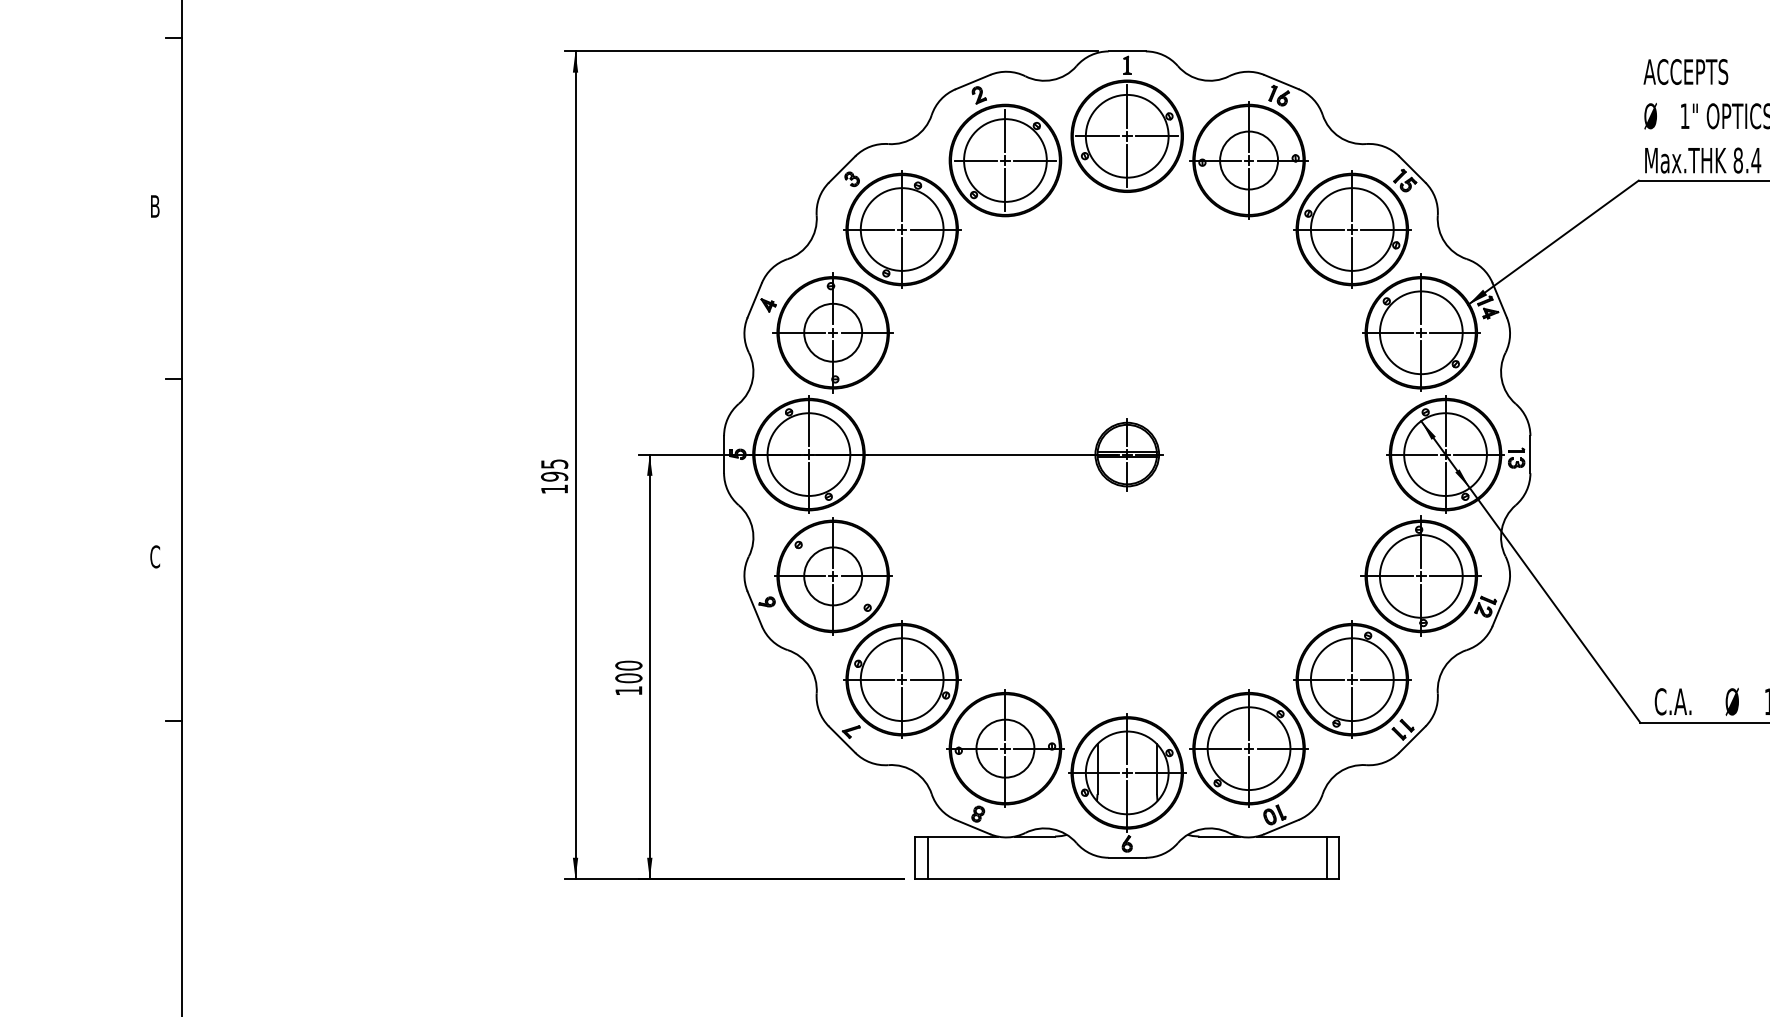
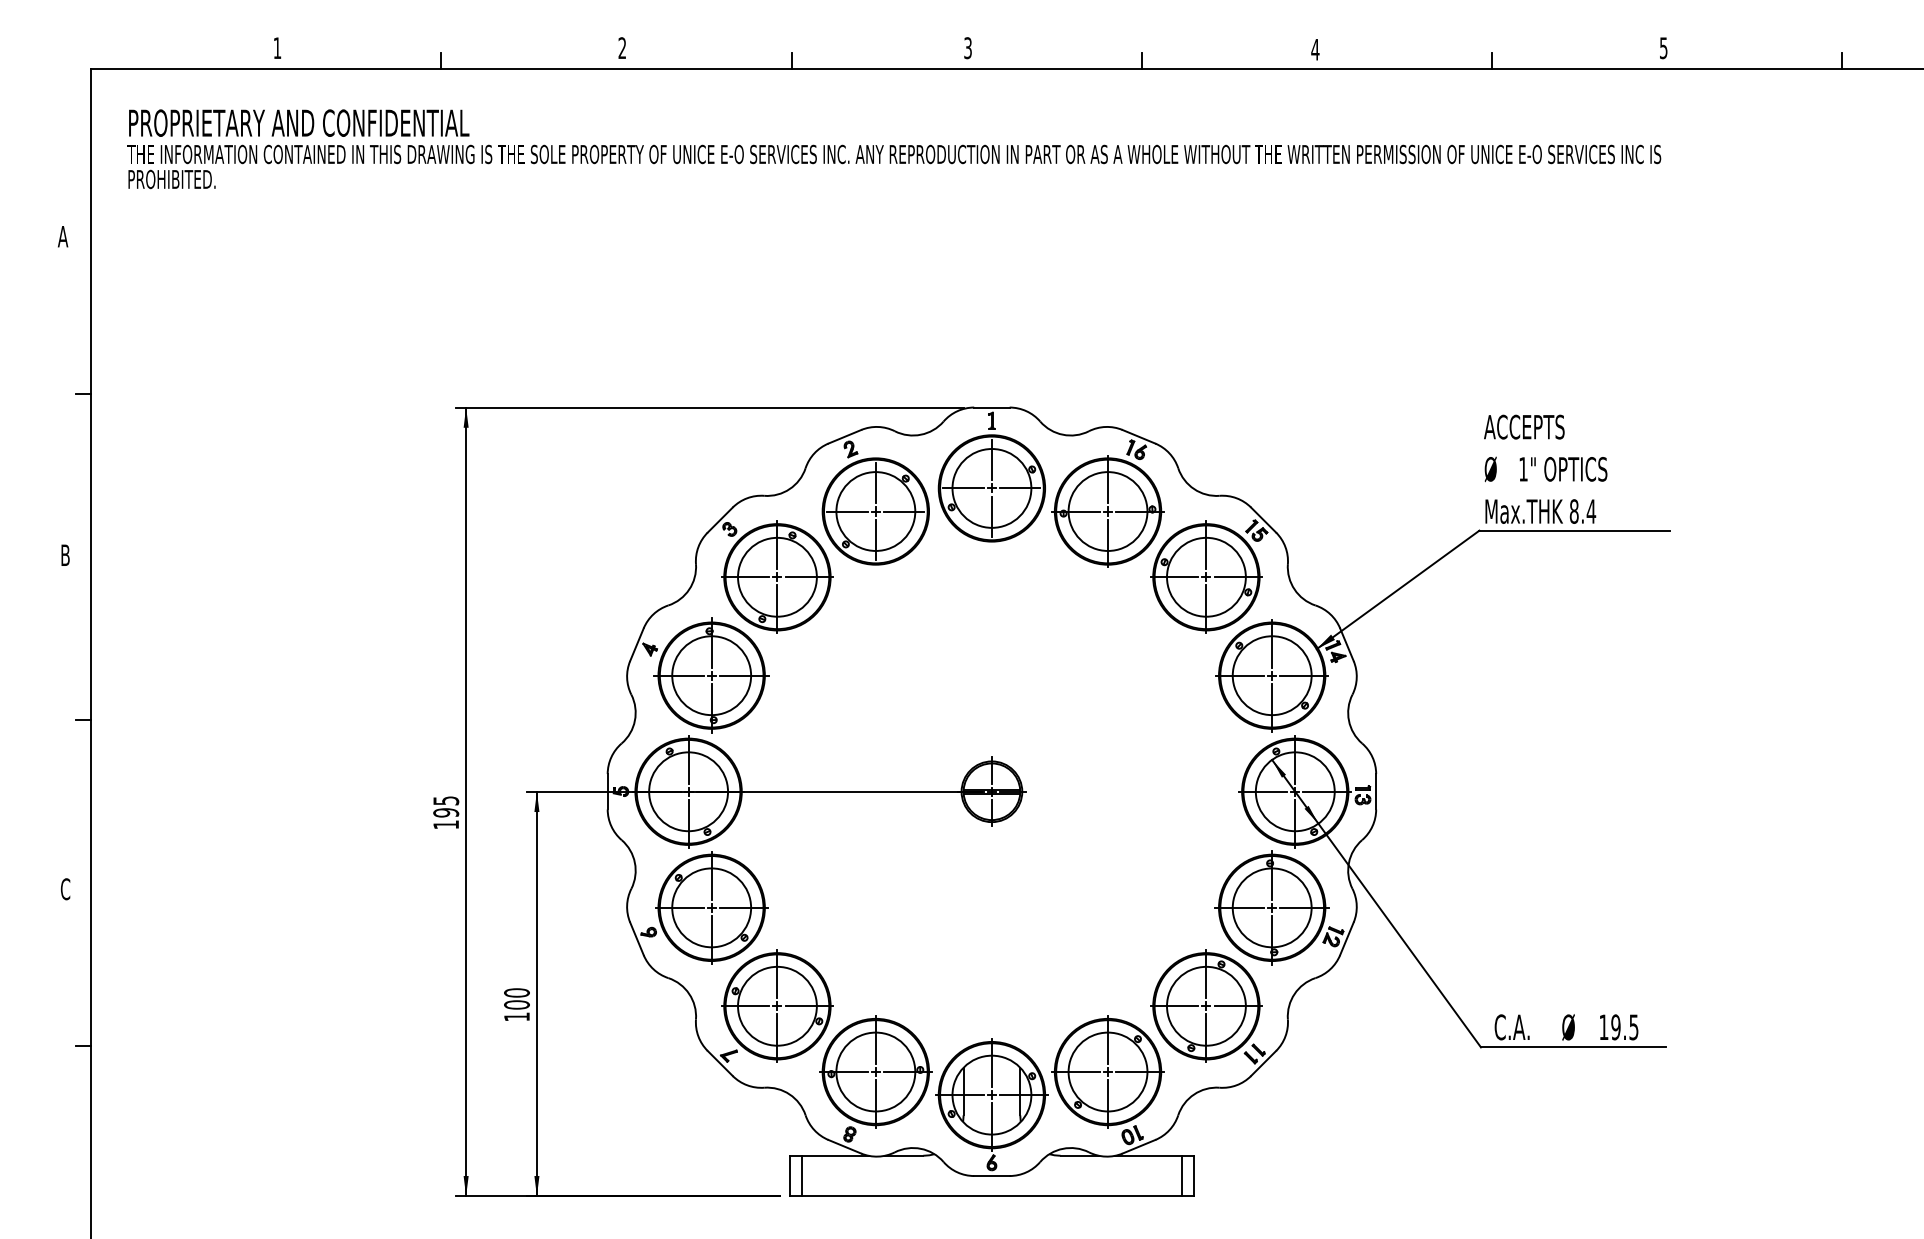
circle: (1248, 160) -> (1107, 511), size x1.43
circle: (832, 332) -> (711, 675), size x1.43
circle: (832, 576) -> (711, 907), size x1.43
circle: (1005, 748) -> (875, 1071), size x1.43

